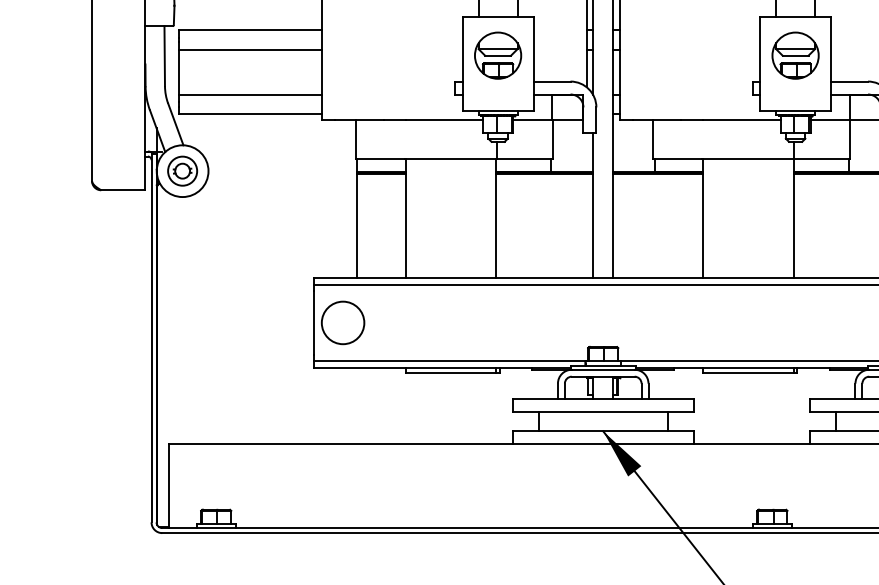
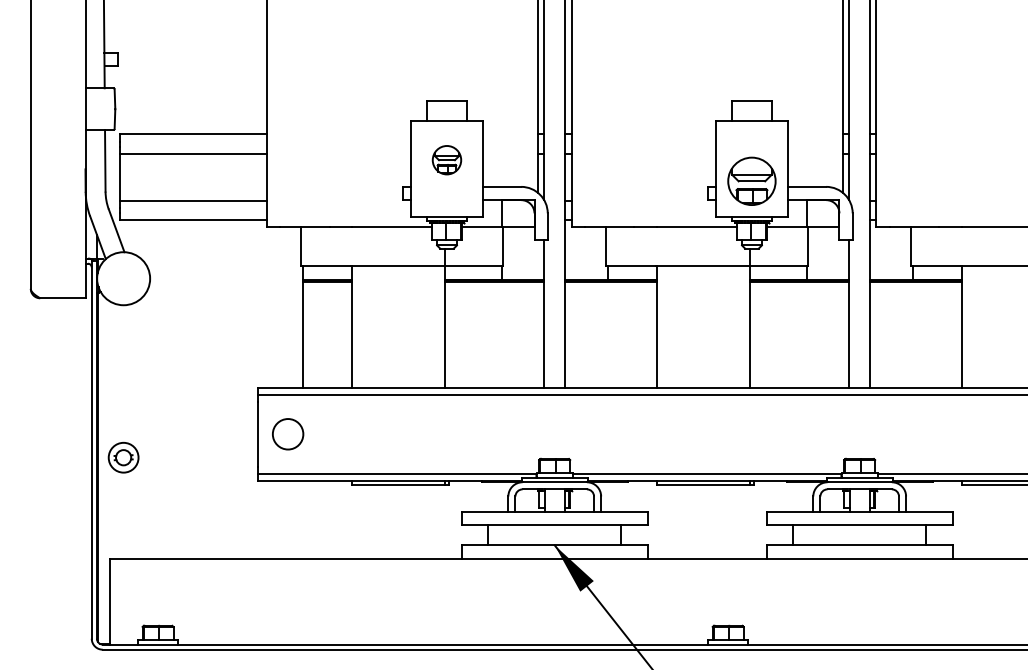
part: (497, 54) -> (446, 159), size x0.6
part: (795, 54) -> (751, 180), moved
part: (182, 170) -> (123, 457), moved
circle: (342, 323) -> (287, 434), size x0.7

